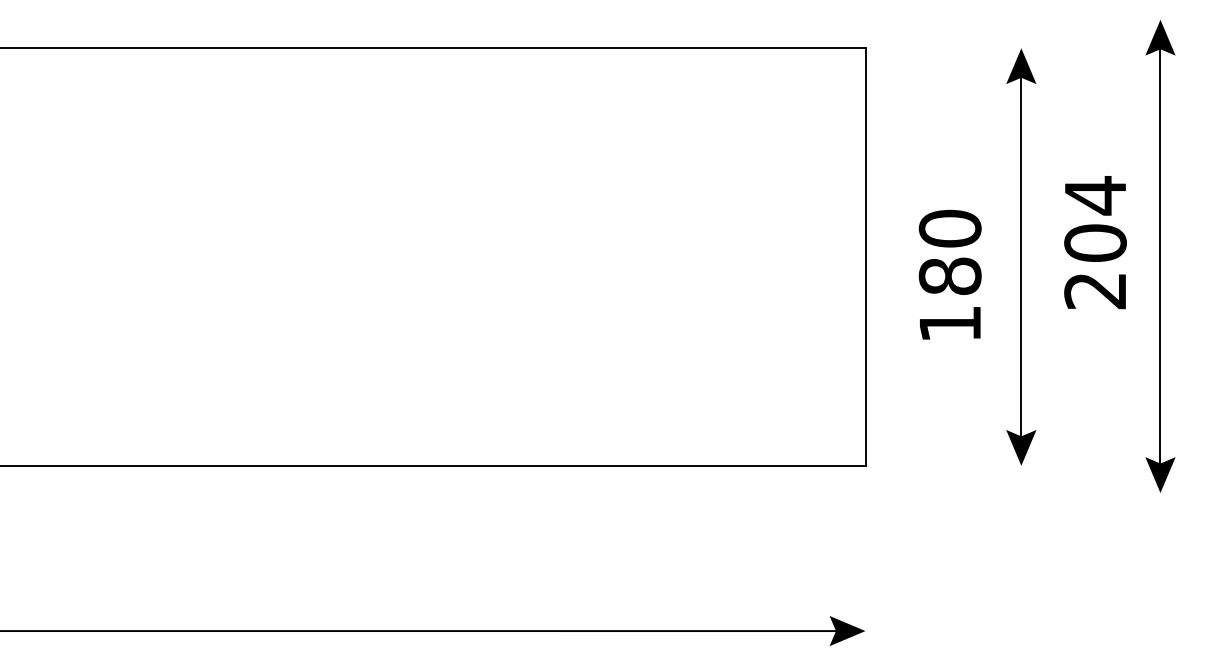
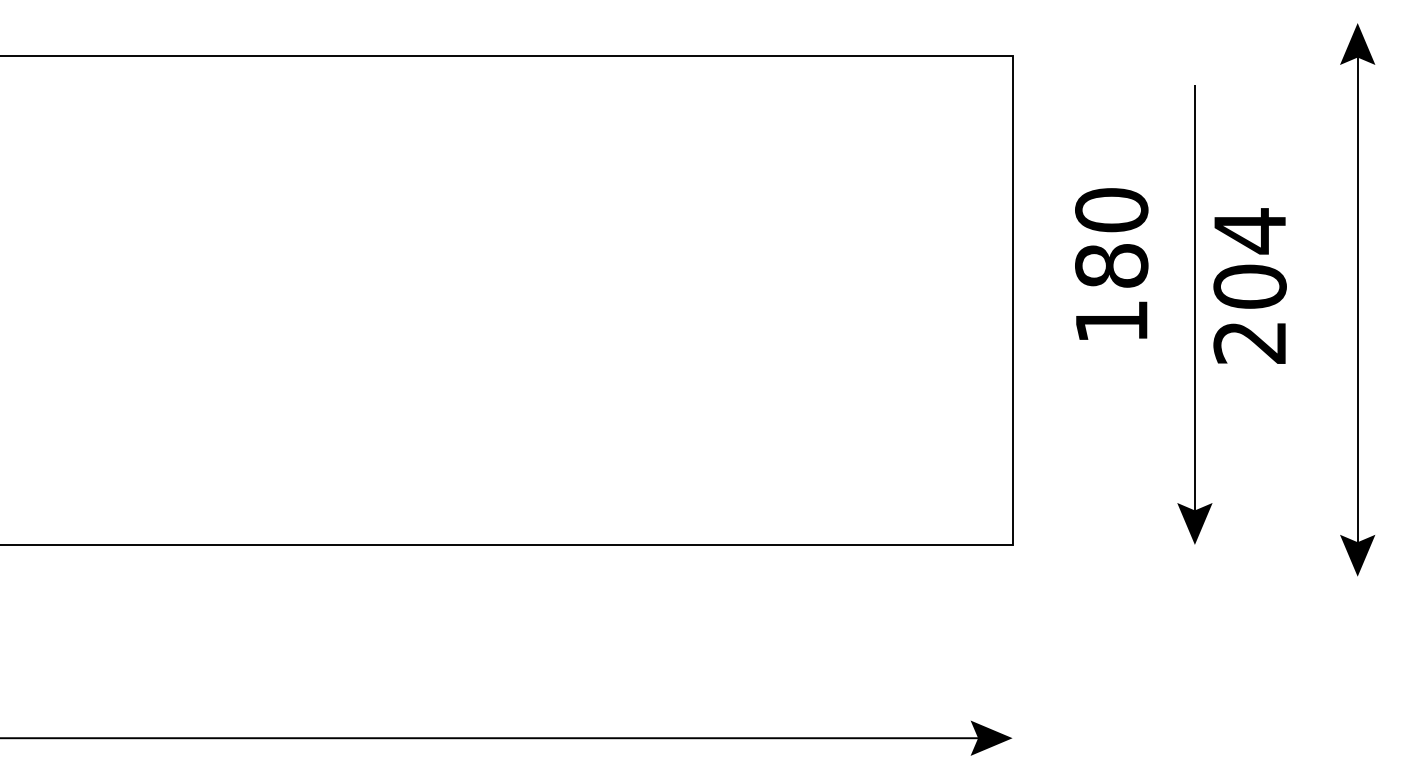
fill: (1021, 66) -> (1195, 77), removed
text: (1095, 242) -> (1250, 285), moved
text: (949, 274) -> (1110, 263), moved

